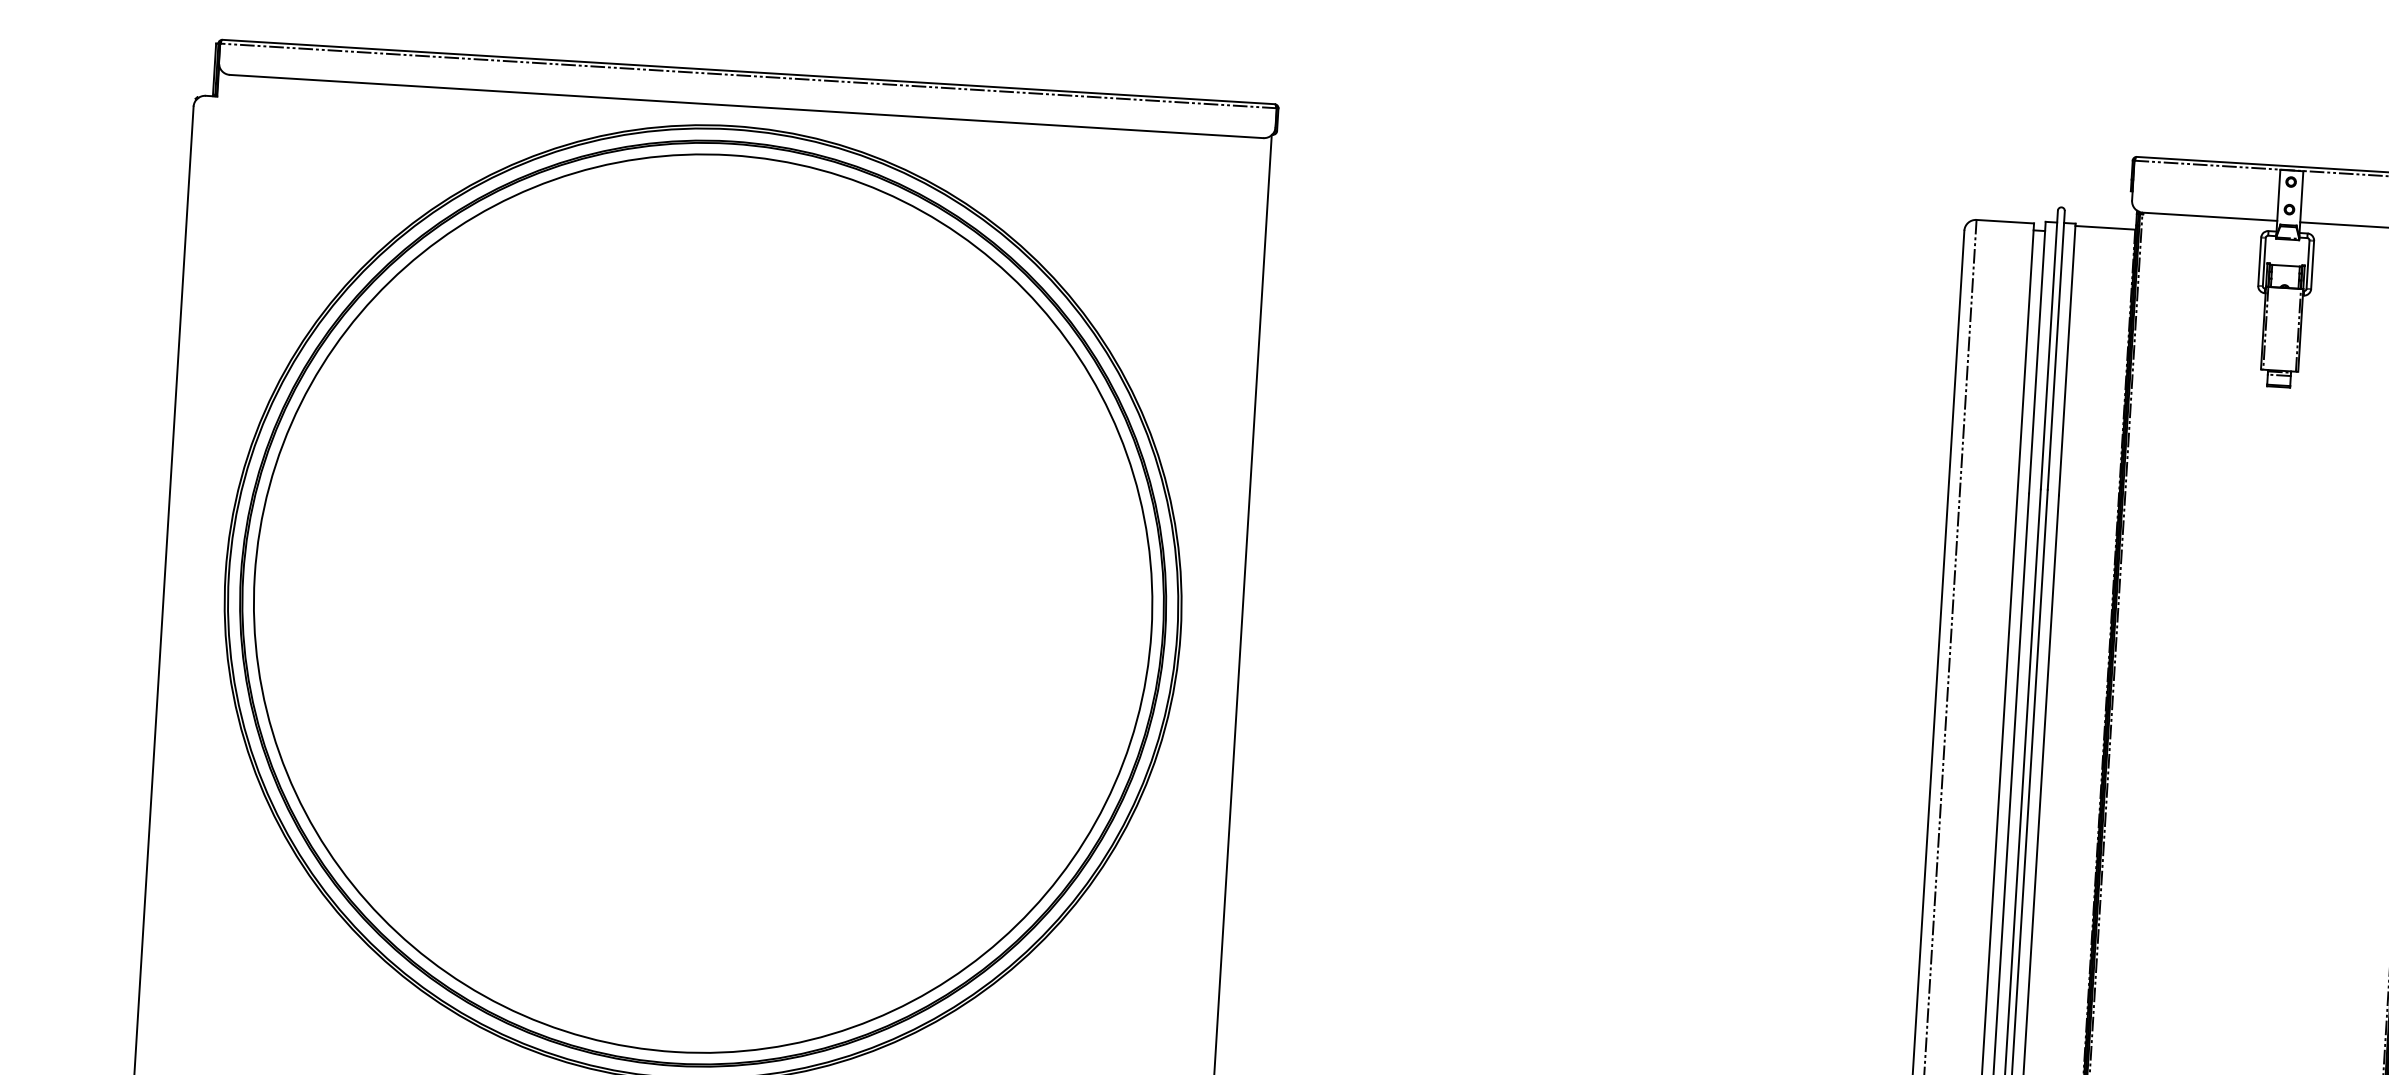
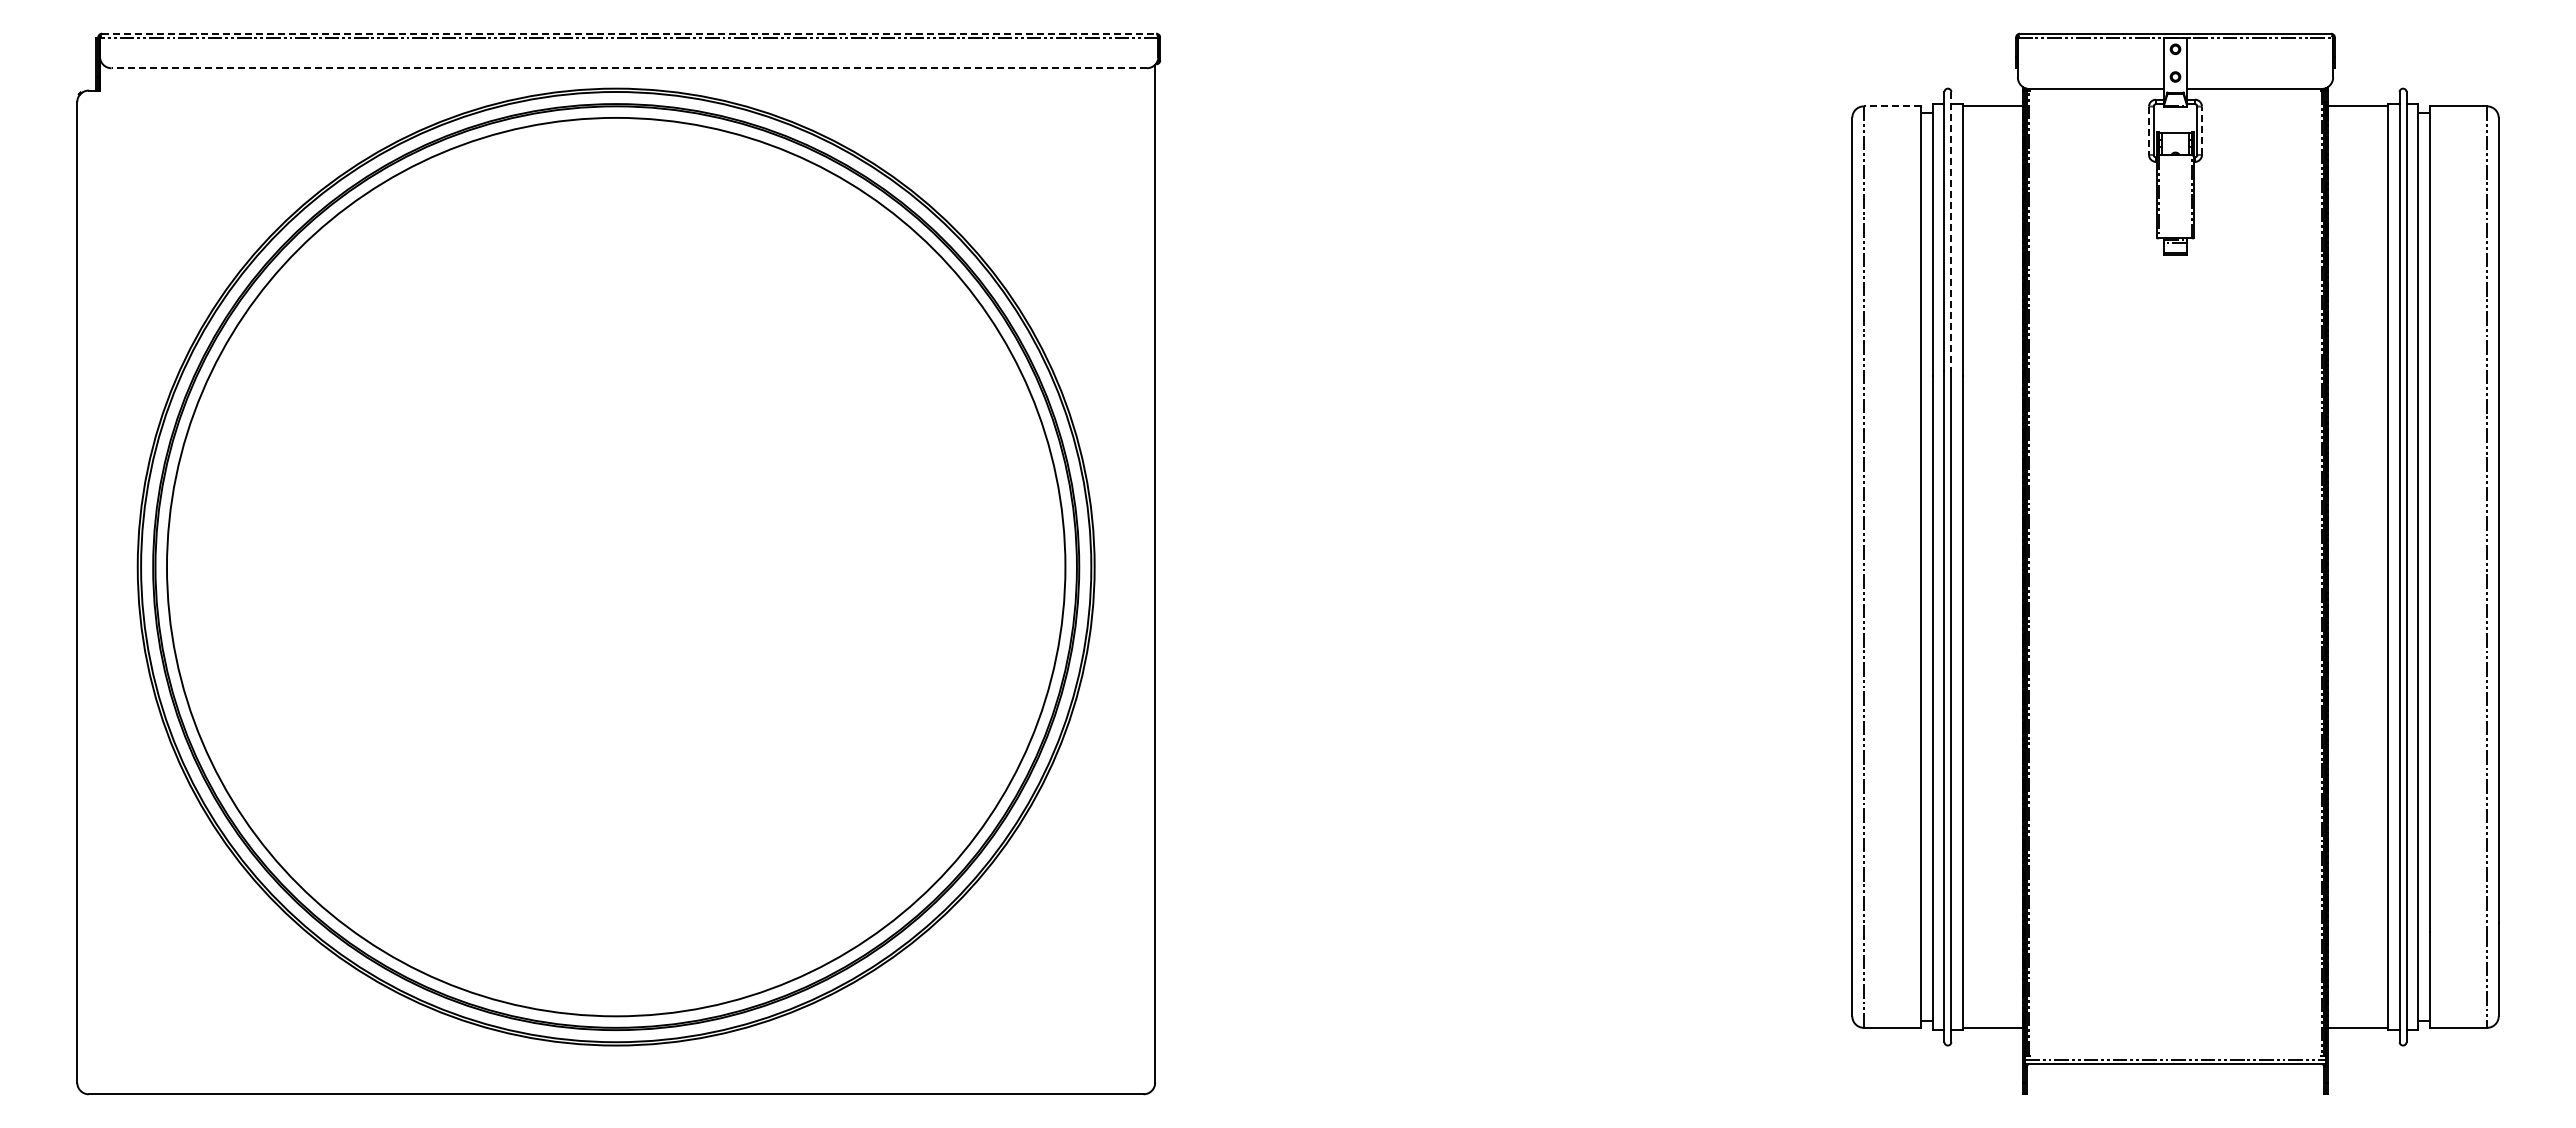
line: (748, 71) -> (629, 33), solid -> dashed
line: (746, 106) -> (629, 68), solid -> dashed
line: (2005, 221) -> (1892, 106), solid -> dashed
line: (2260, 262) -> (2149, 131), solid -> dashed
line: (2313, 264) -> (2202, 130), solid -> dashed
line: (2056, 350) -> (1951, 231), solid -> dashed

